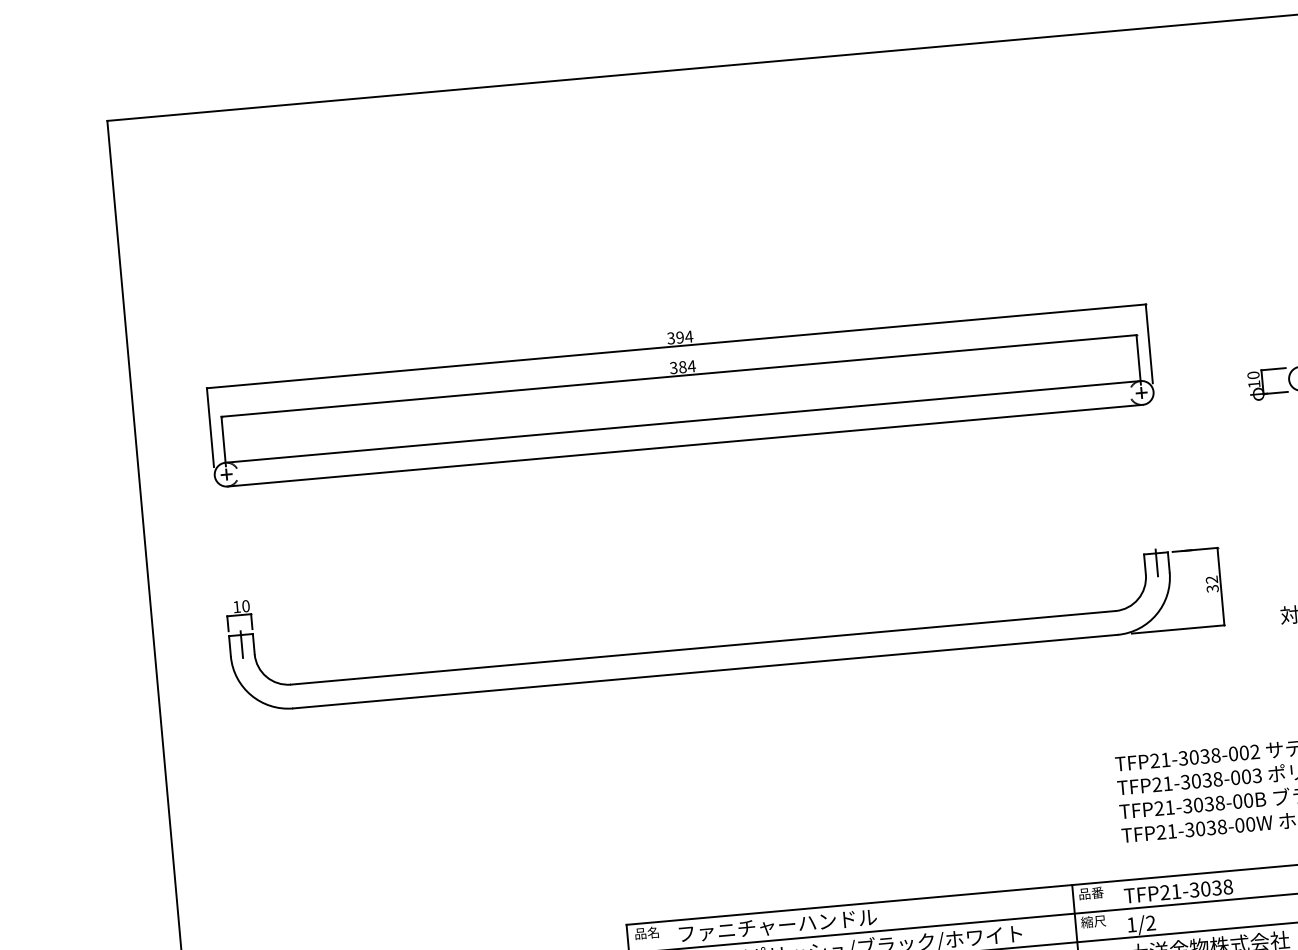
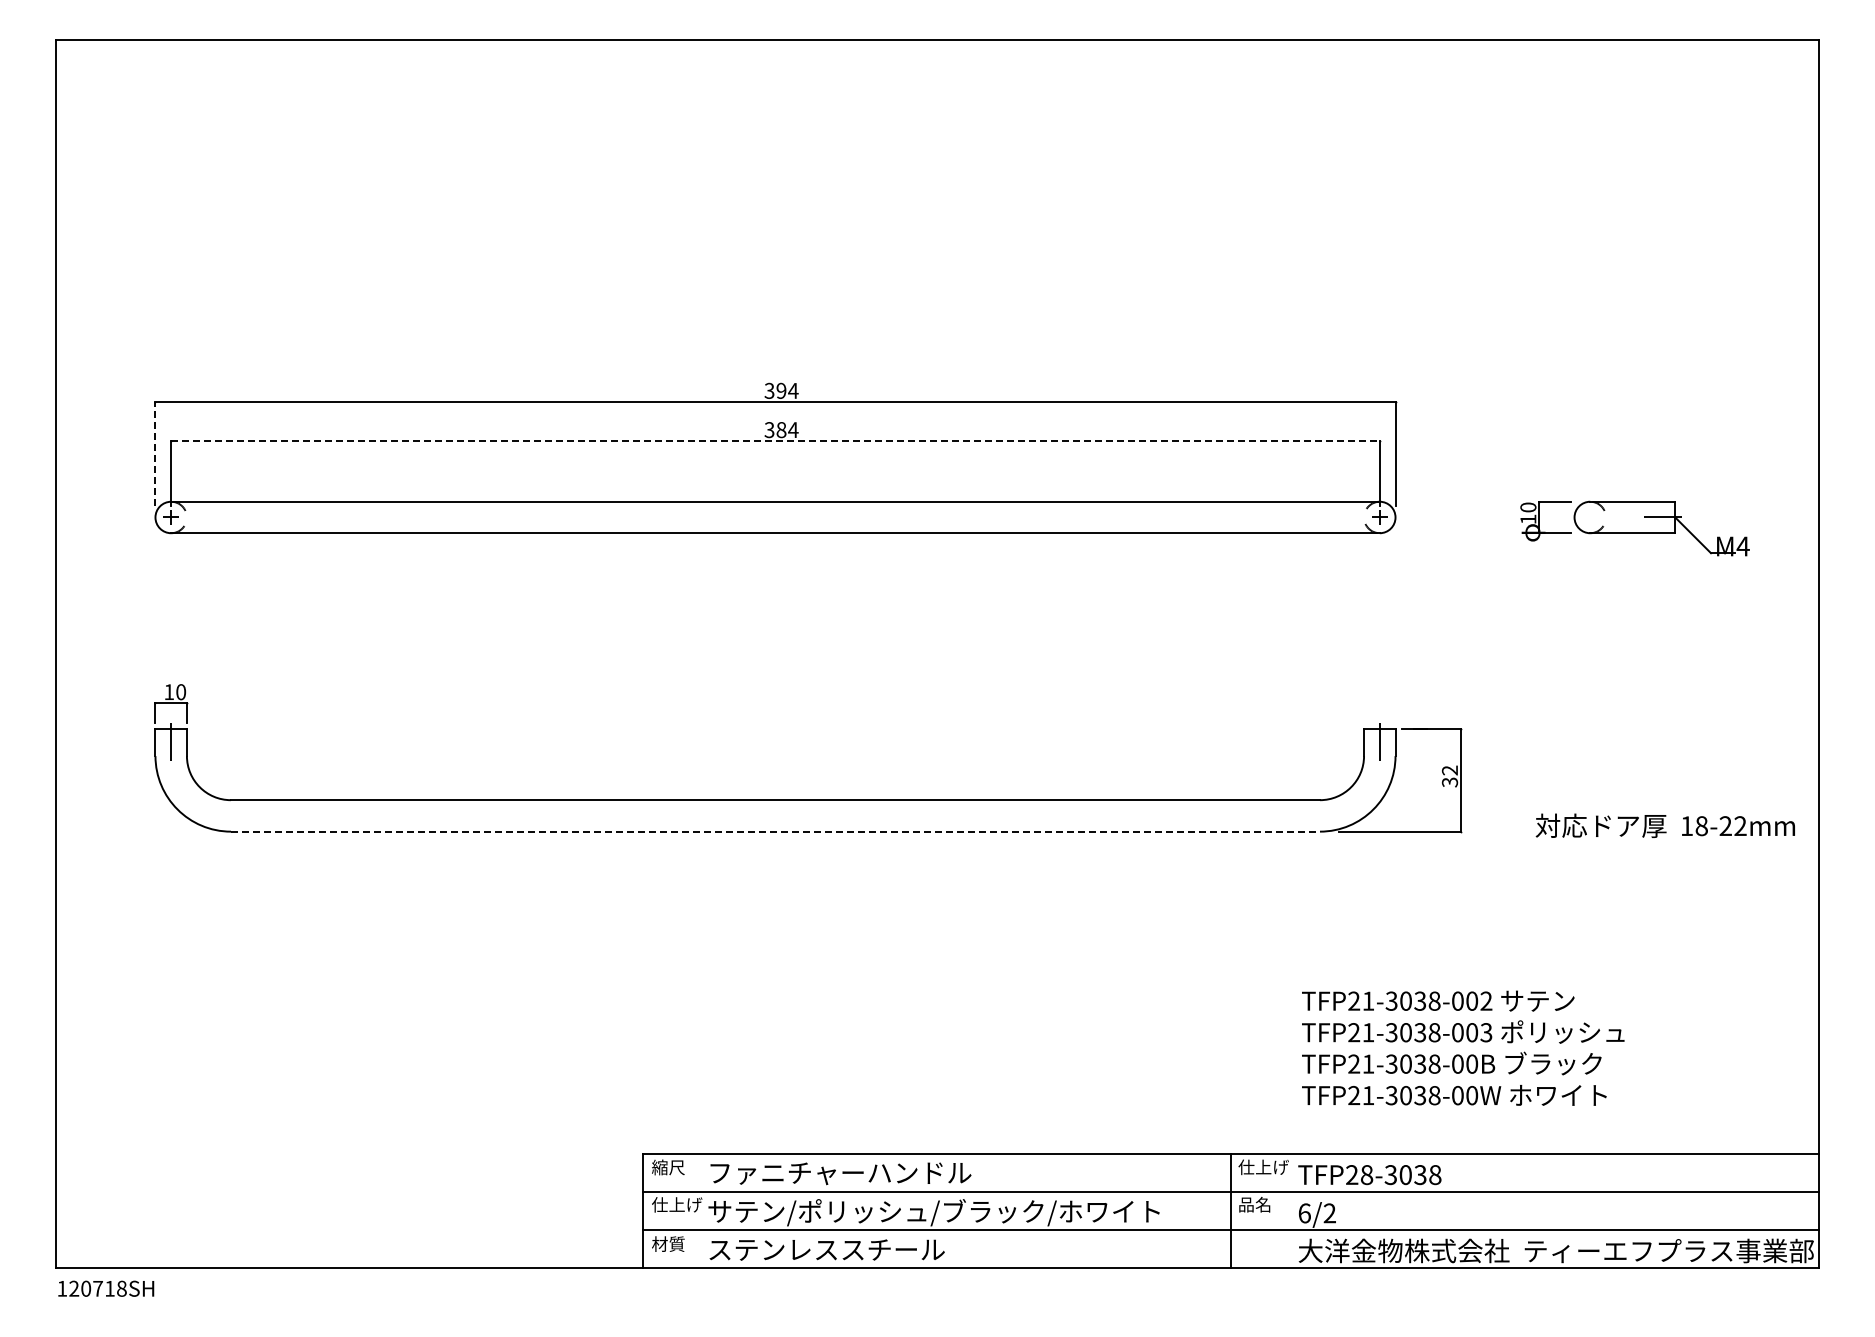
line: (679, 376) -> (776, 441), solid -> dashed
line: (210, 427) -> (155, 453), solid -> dashed
line: (706, 671) -> (776, 831), solid -> dashed
text: (1176, 891) -> (1367, 1175), TFP21-3038 -> TFP28-3038
text: (1097, 892) -> (1263, 1167), 品番 -> 仕上げ
text: (1093, 921) -> (1254, 1204), 縮尺 -> 品名
text: (1131, 925) -> (1304, 1213), 1/2 -> 6/2
text: (647, 933) -> (668, 1167), 品名 -> 縮尺

